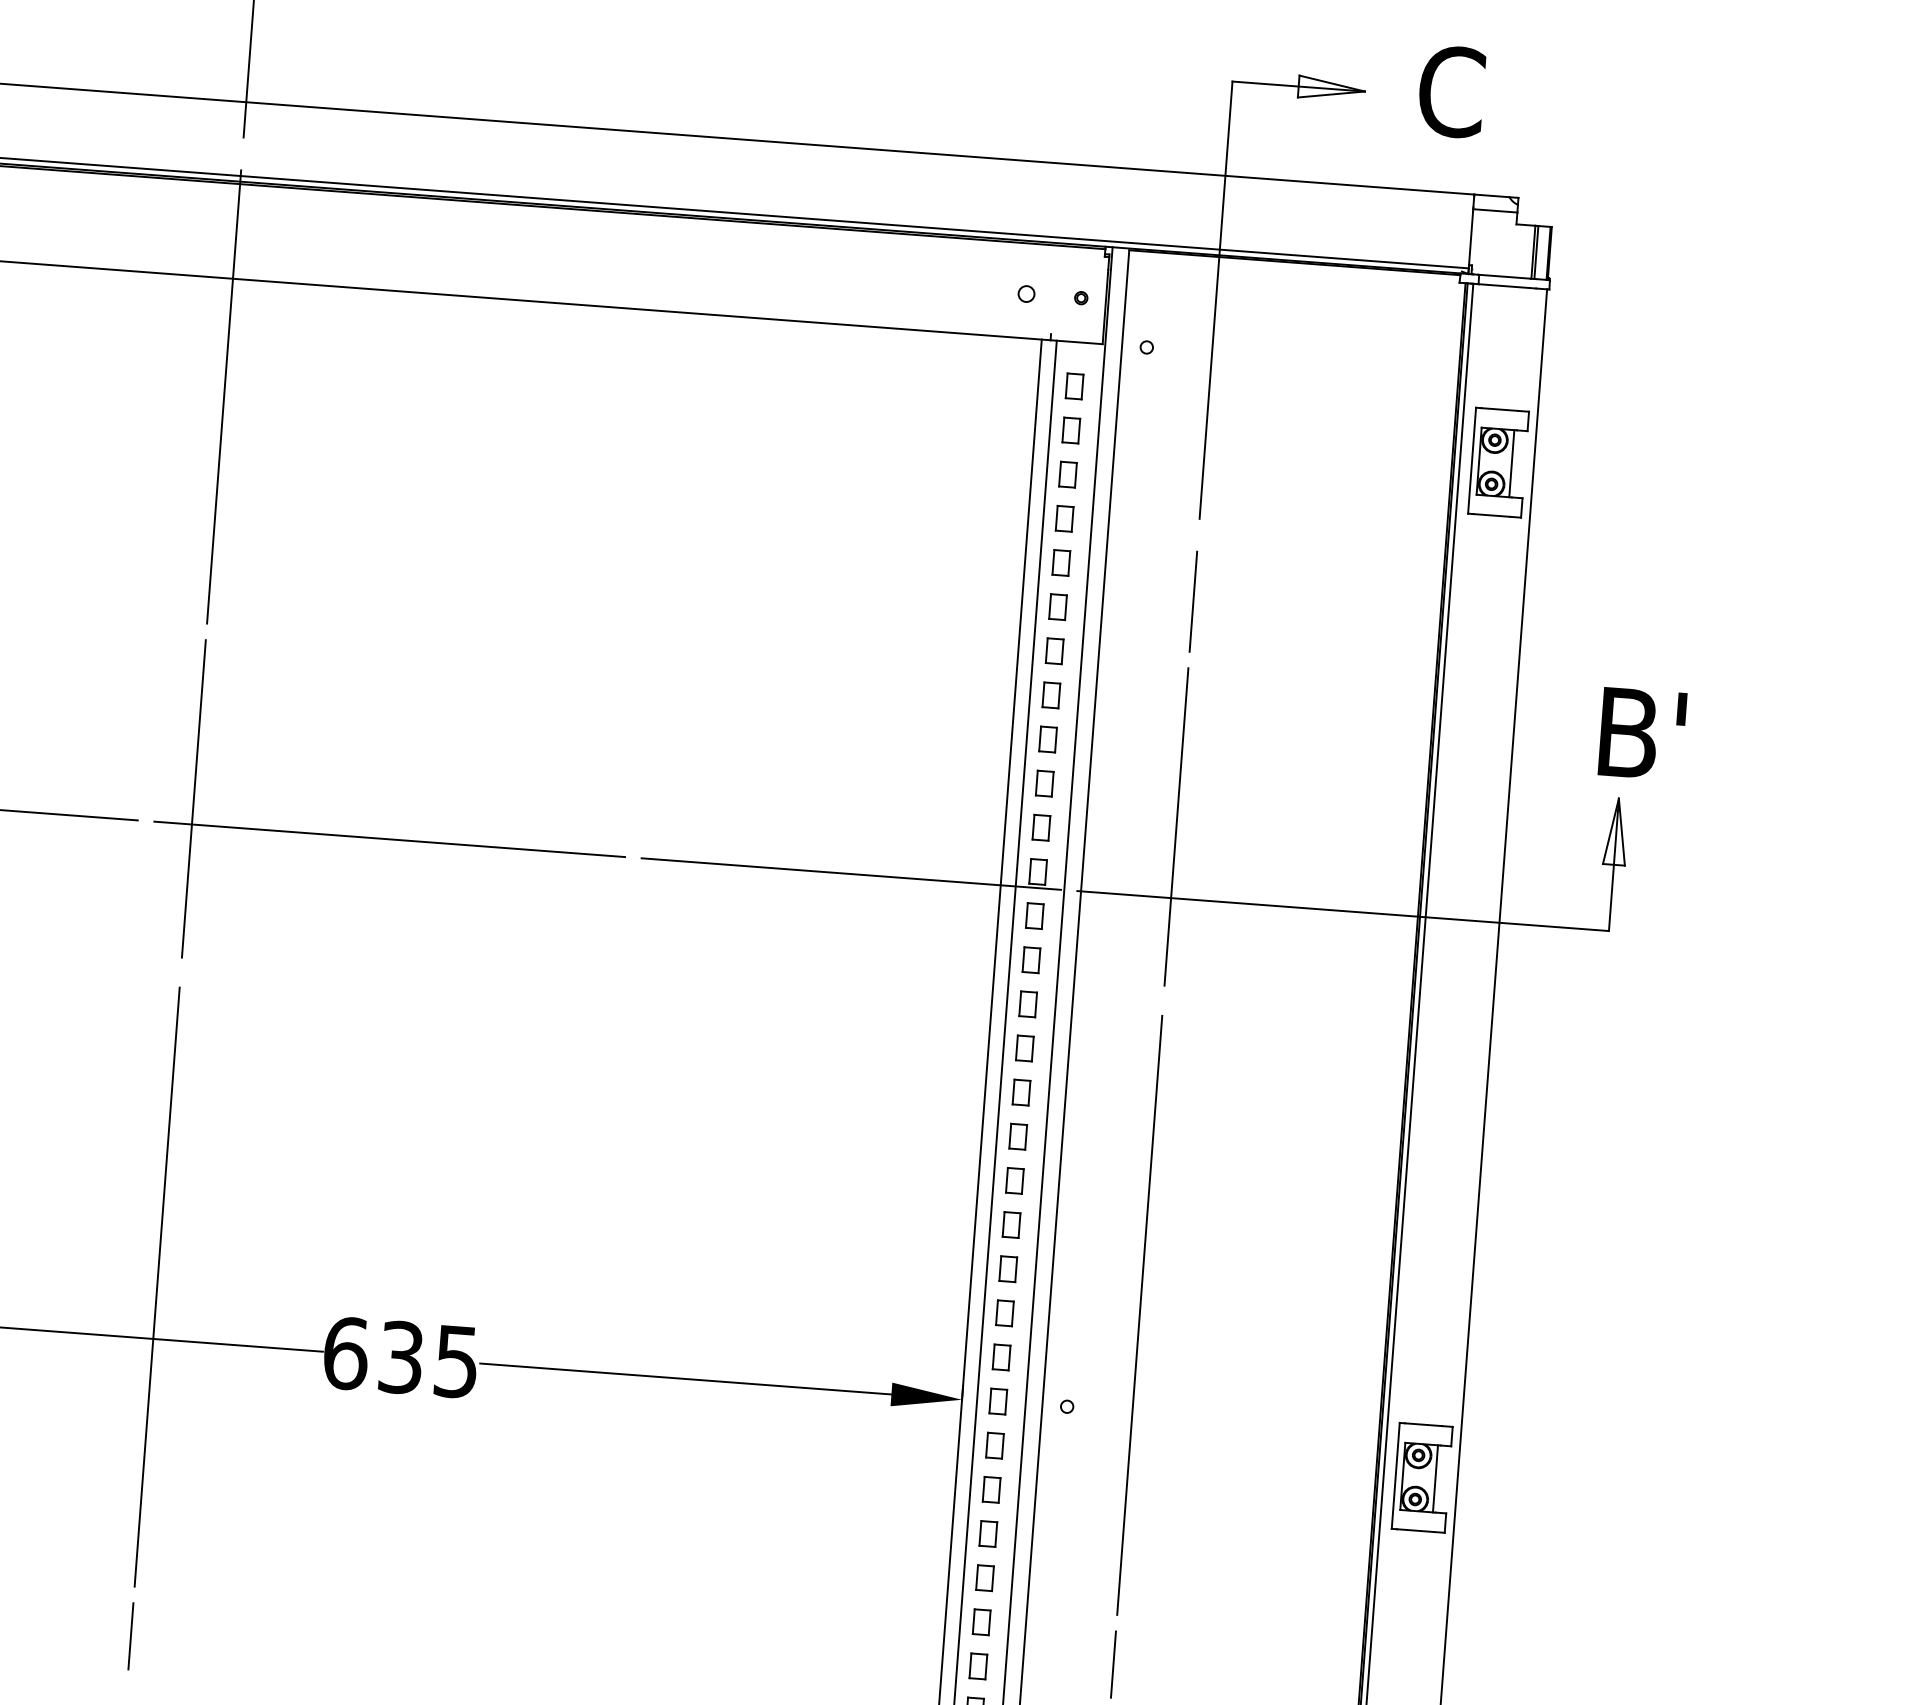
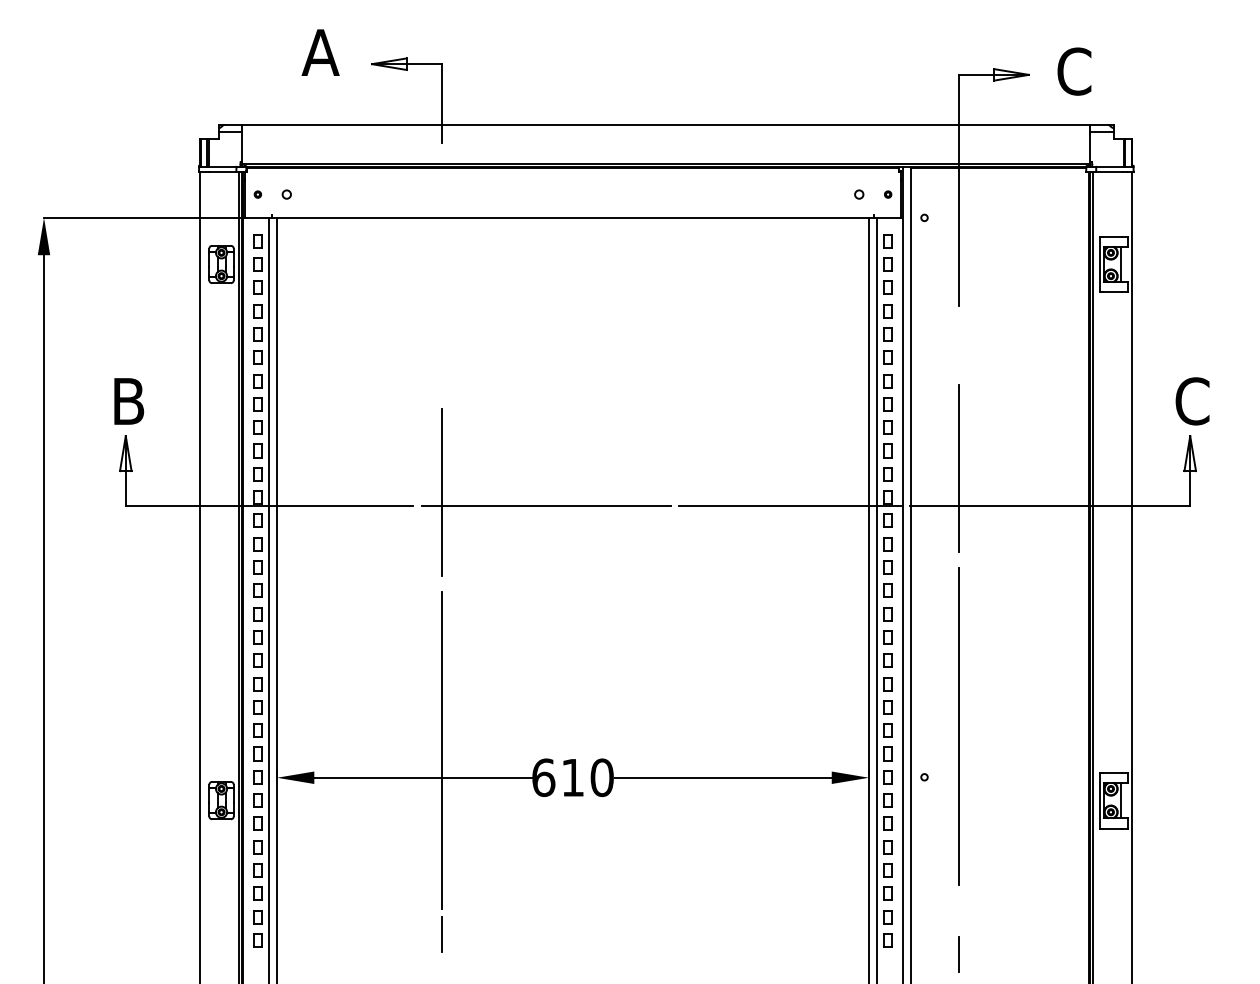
line: (223, 395) -> (441, 279), removed
line: (1192, 601) -> (958, 349), removed
text: (1639, 734) -> (1198, 401), B' -> C
text: (428, 1359) -> (587, 777), 635 -> 610
line: (1114, 1663) -> (959, 910), removed

